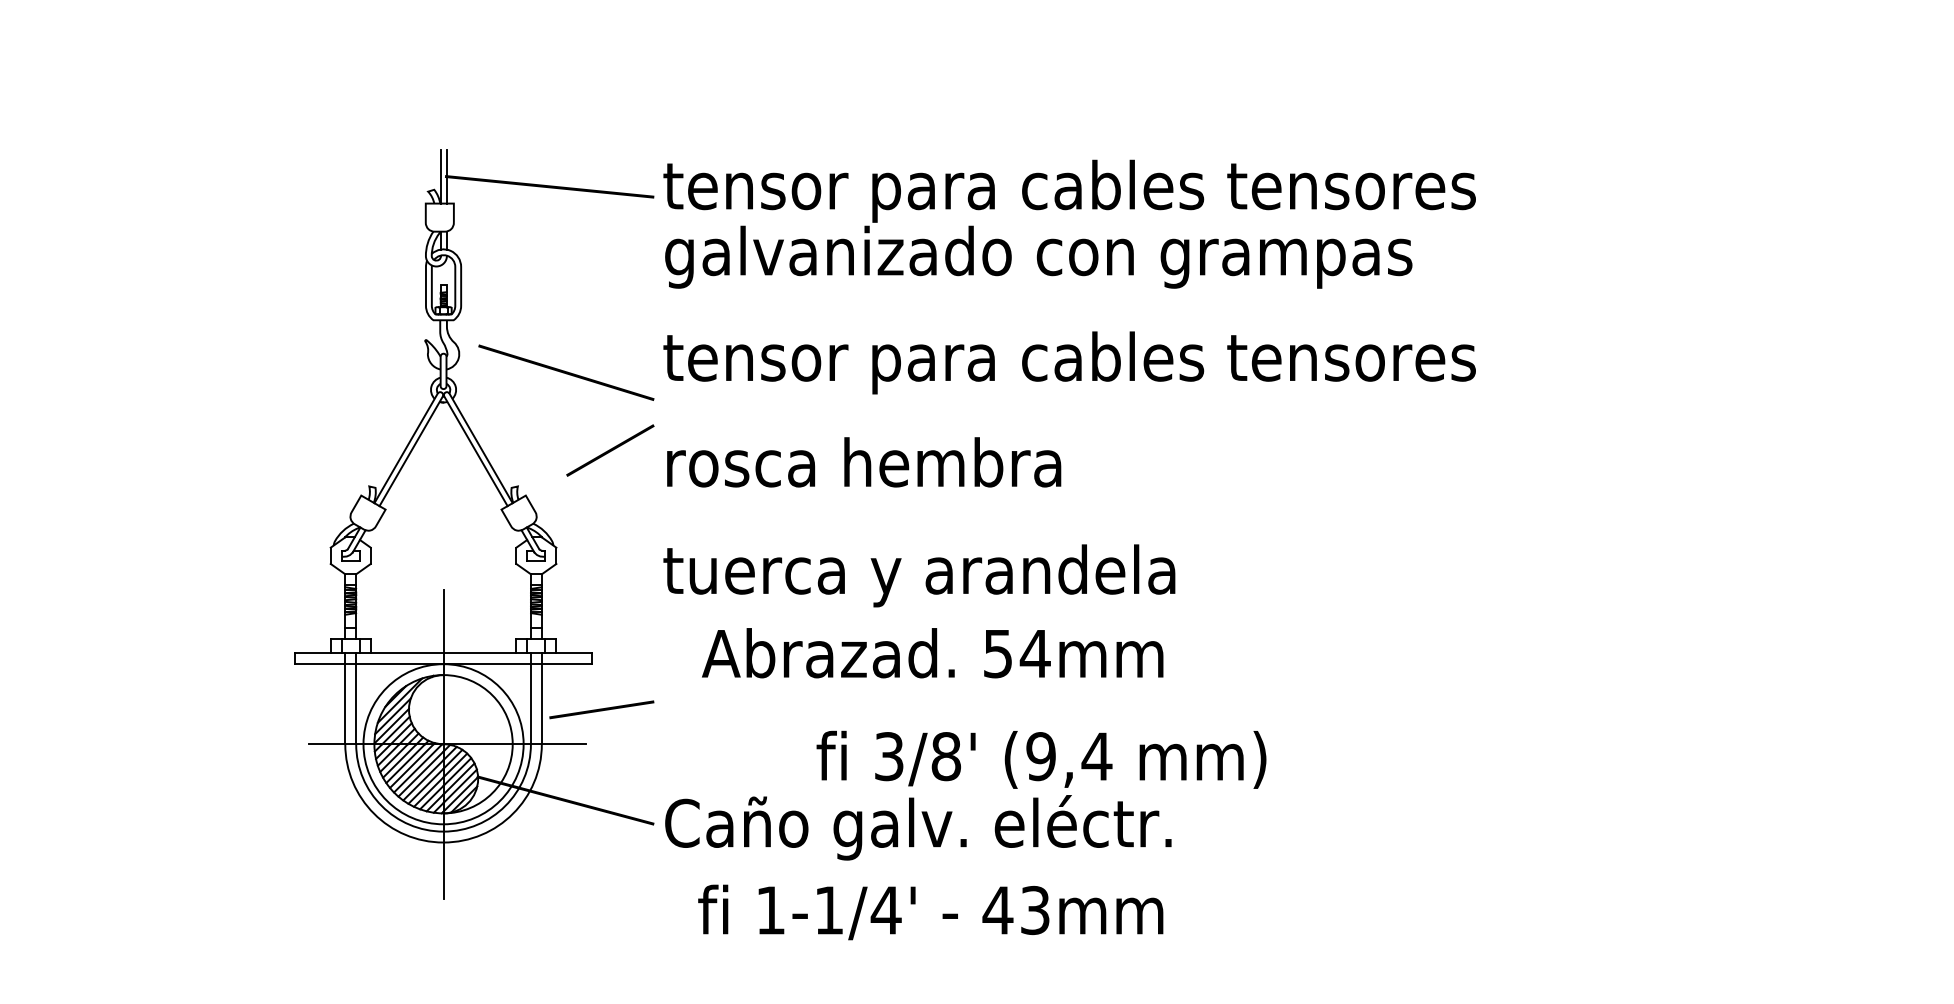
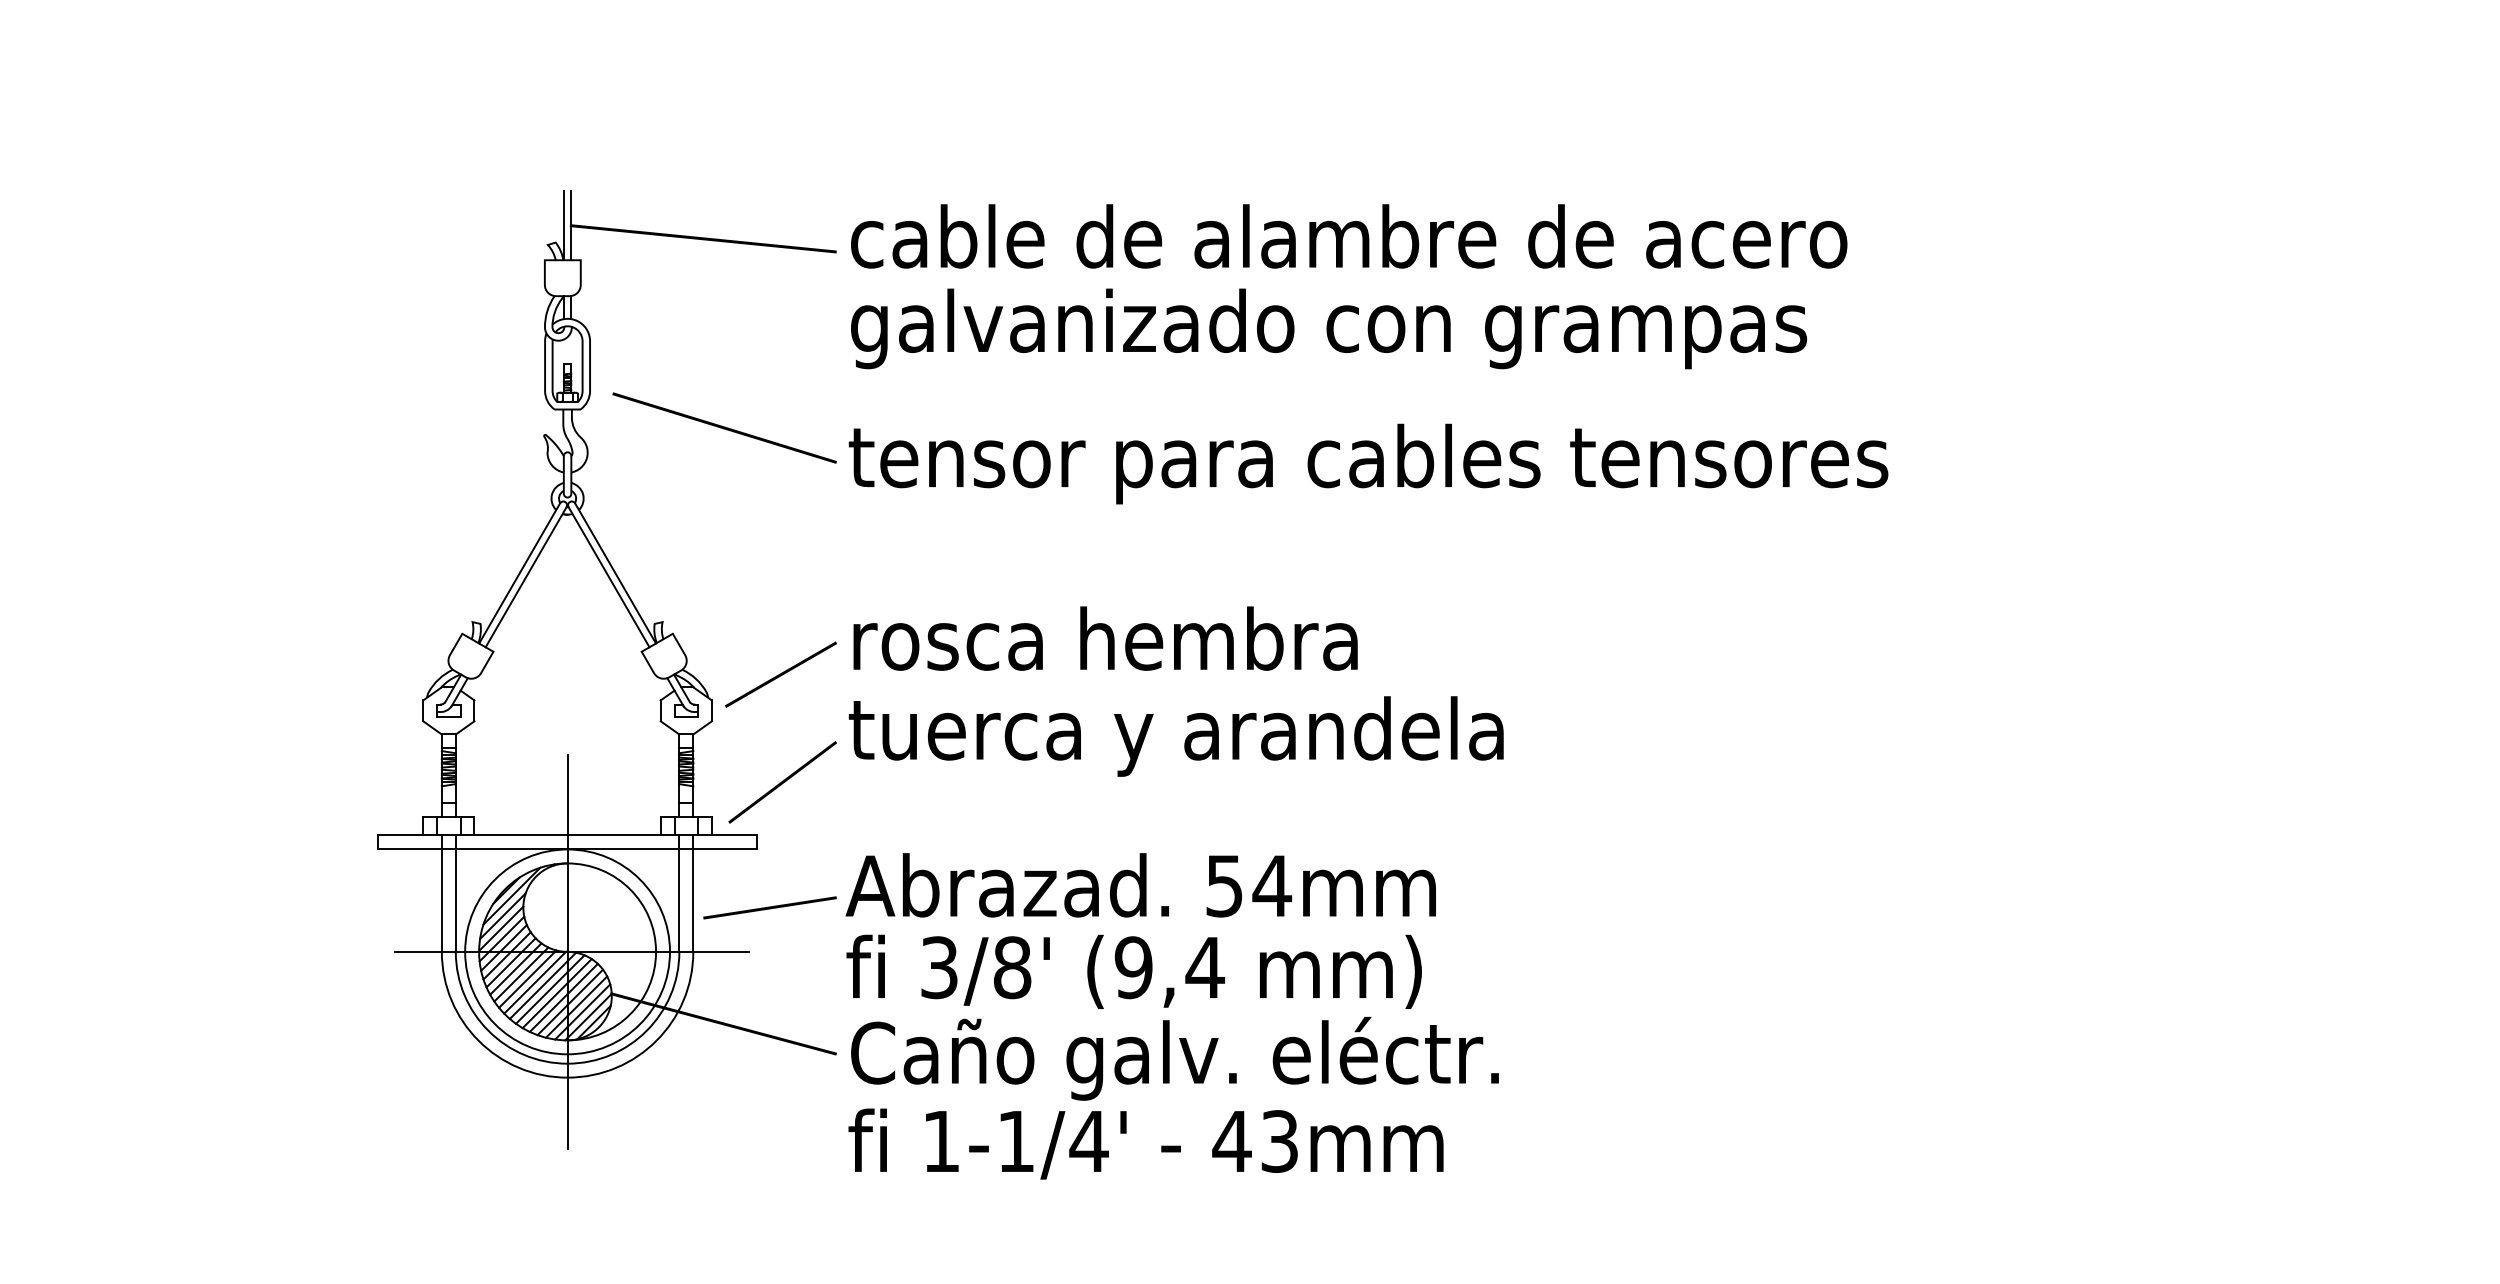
text: (1069, 190) -> (1368, 243), tensor para cables tensores -> cable de alambre de acero
line: (566, 372) -> (724, 427), moved
line: (610, 450) -> (781, 674), moved
text: (864, 462) -> (1106, 638), moved
line: (611, 611) -> (782, 782), added
text: (932, 653) -> (1140, 885), moved
text: (1041, 759) -> (1134, 971), moved
text: (930, 912) -> (1145, 1144), moved

